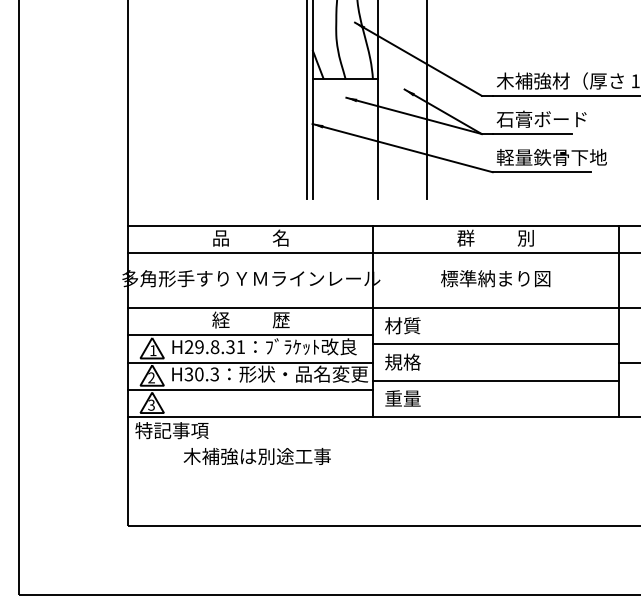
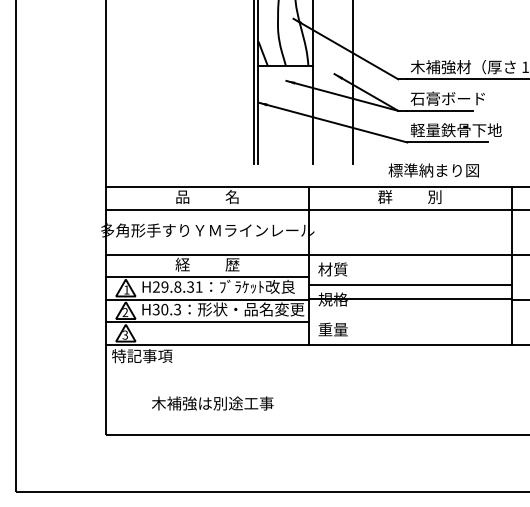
text: (495, 278) -> (433, 170), moved
line: (495, 380) -> (409, 298), moved
text: (257, 456) -> (212, 403), moved

